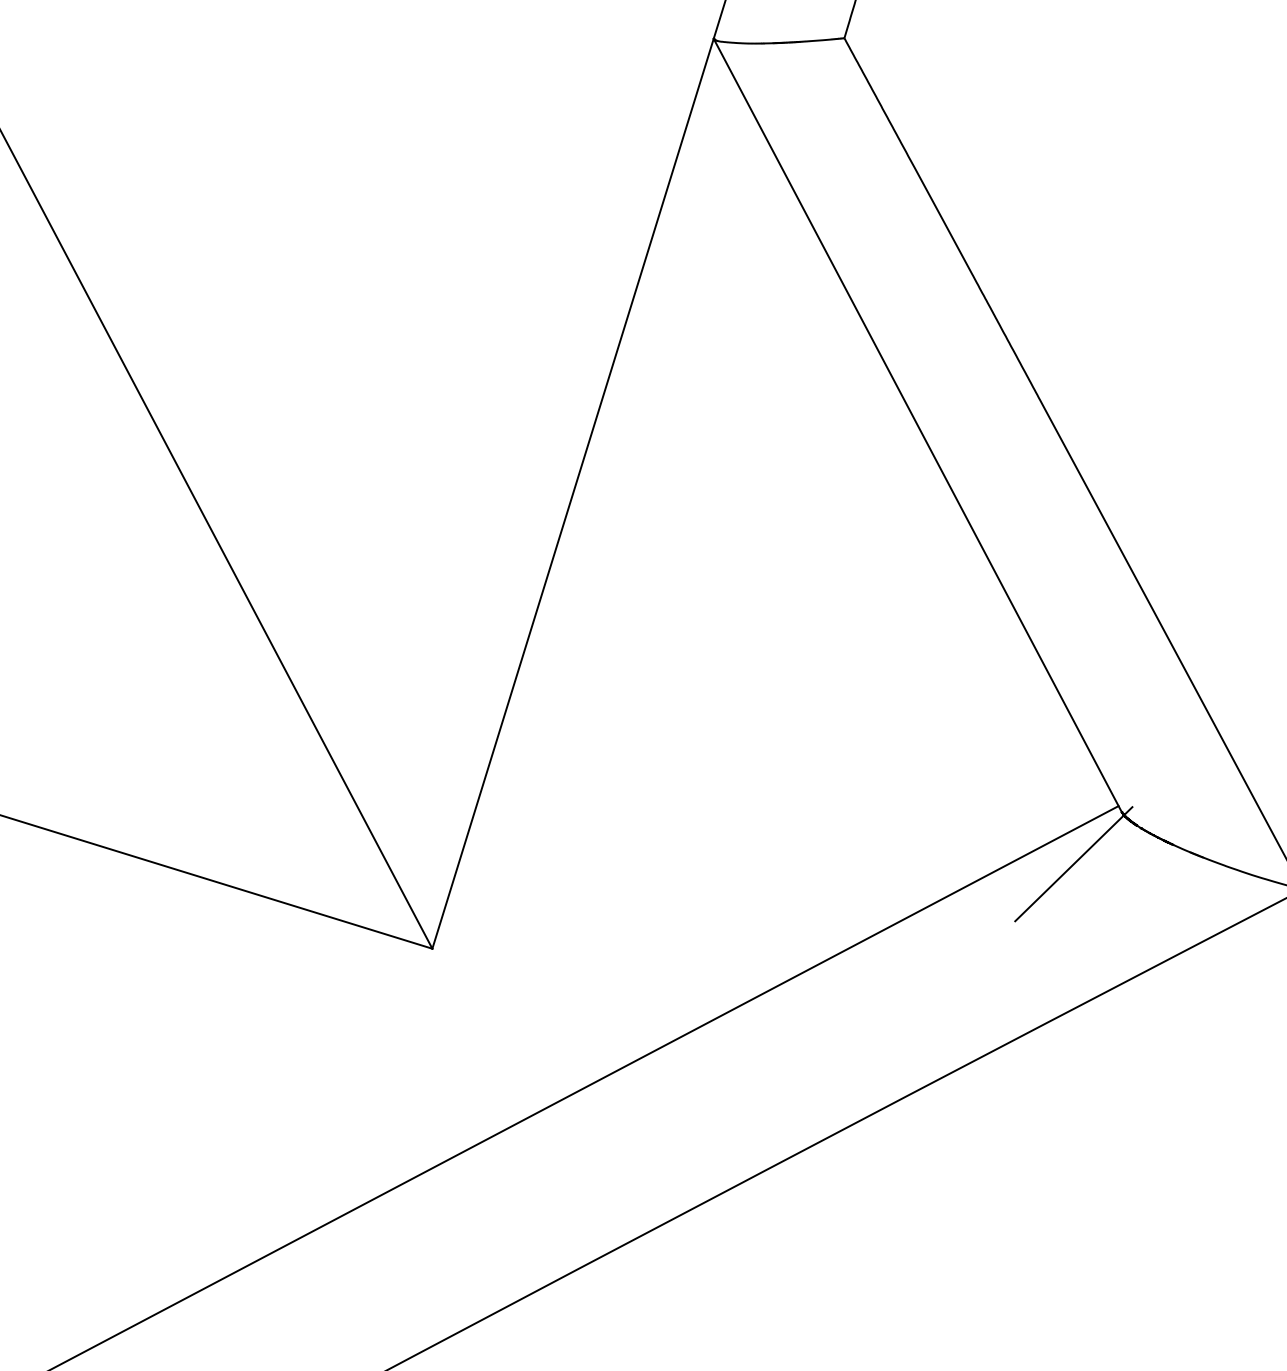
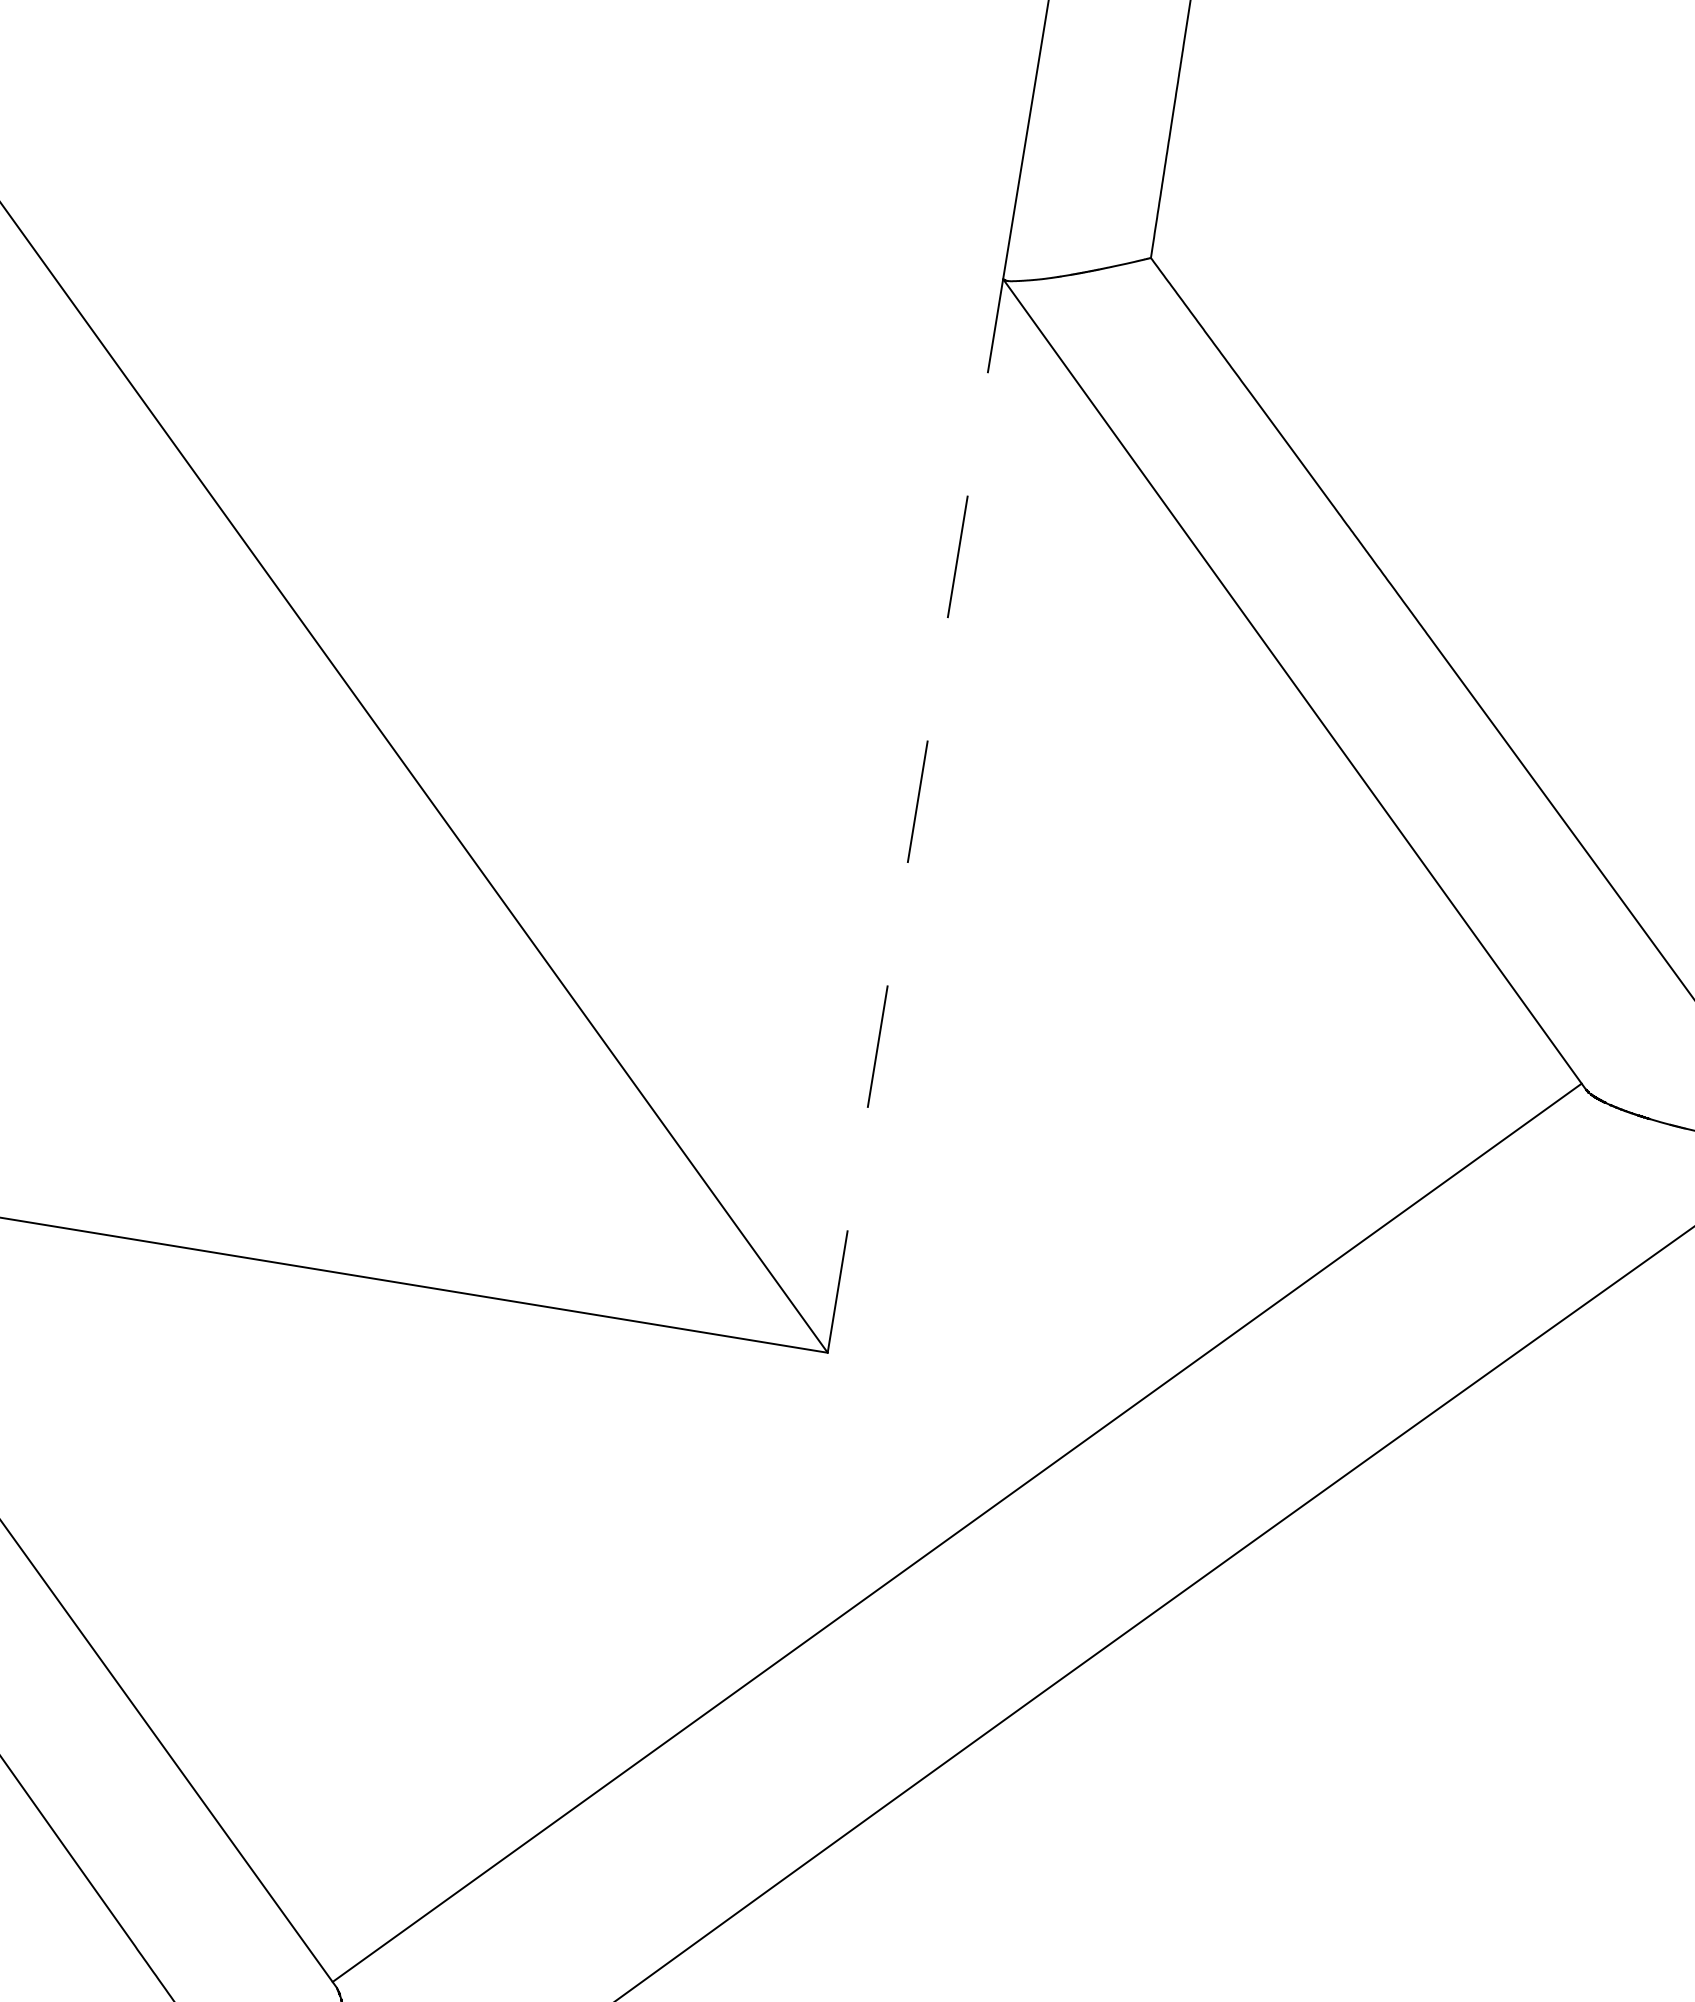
line: (573, 493) -> (915, 815), solid -> dashed
line: (1073, 864) -> (1539, 1156), removed

